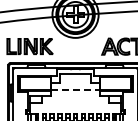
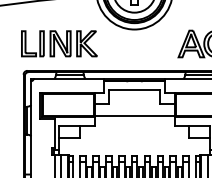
line: (76, 90) -> (136, 116), dashed -> solid

